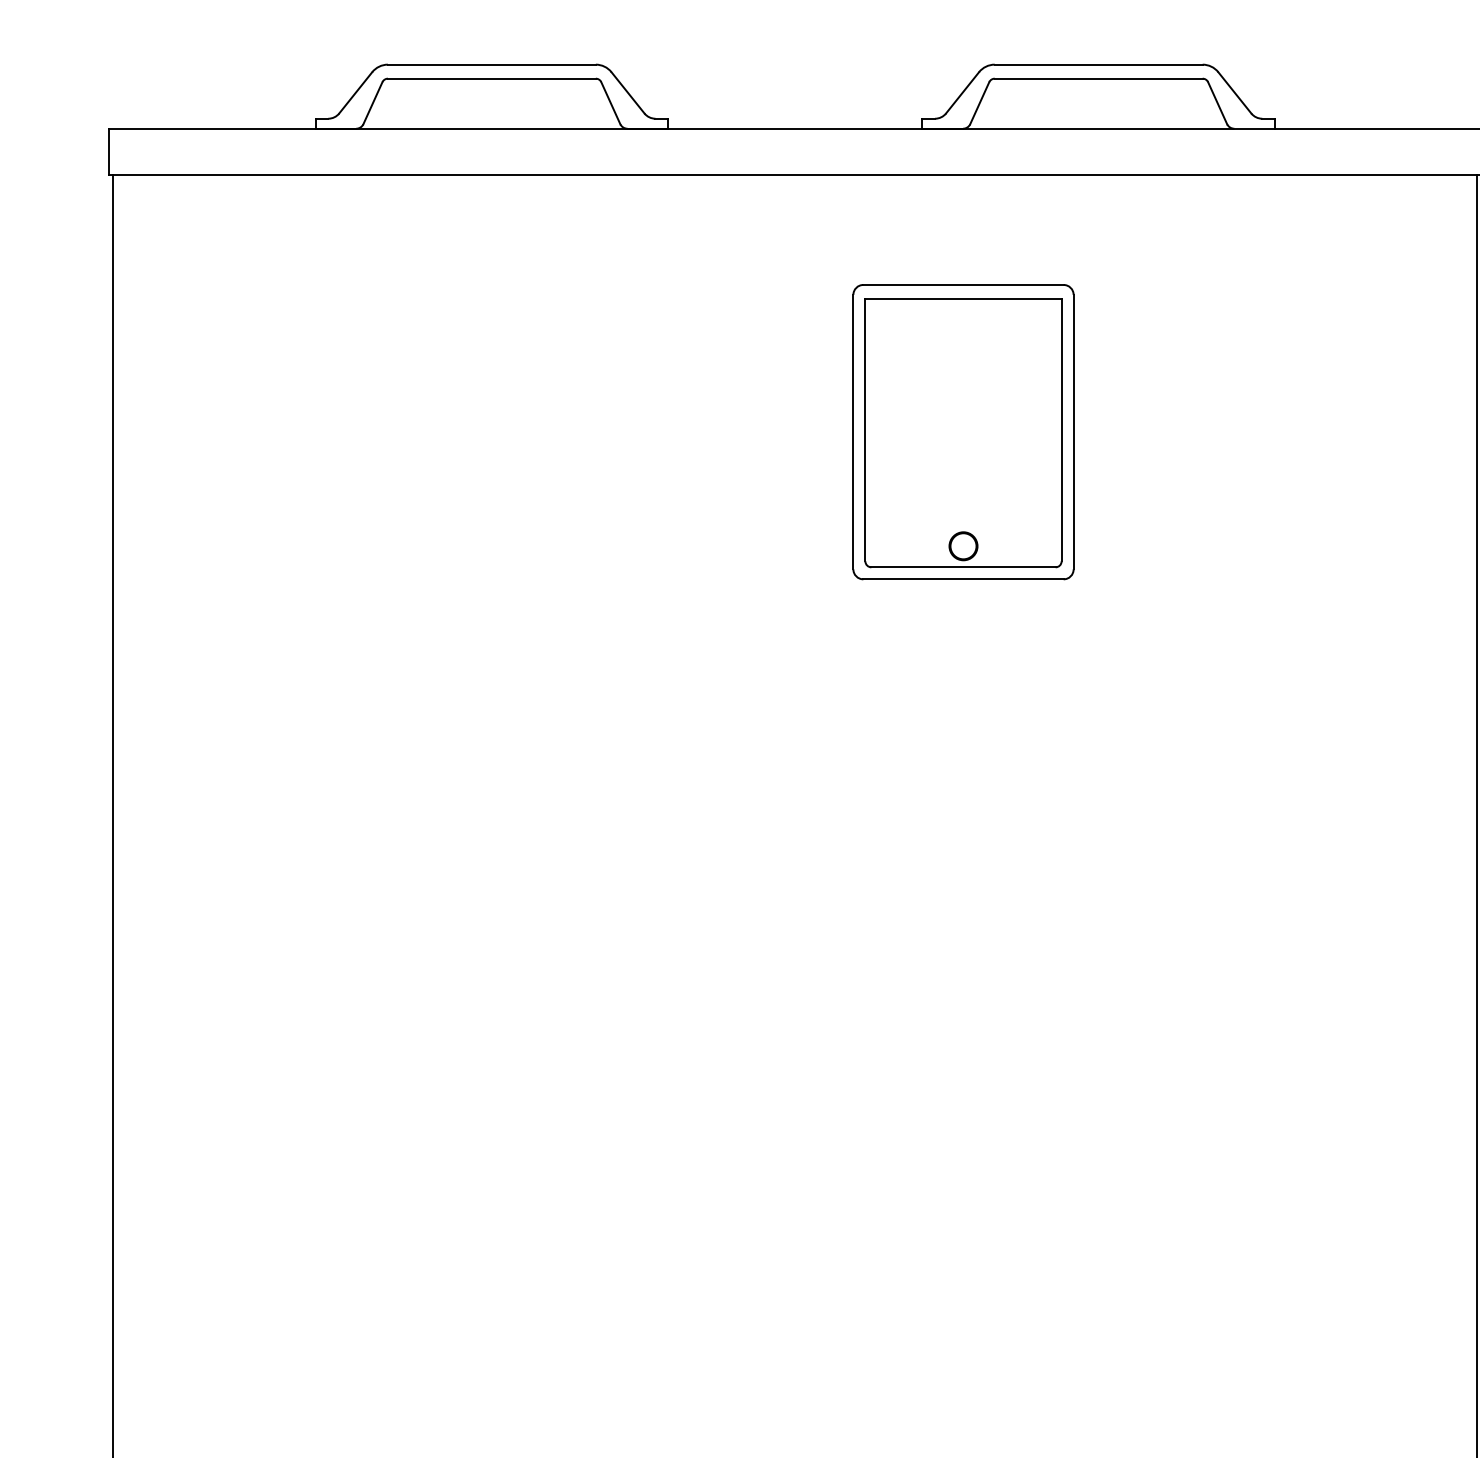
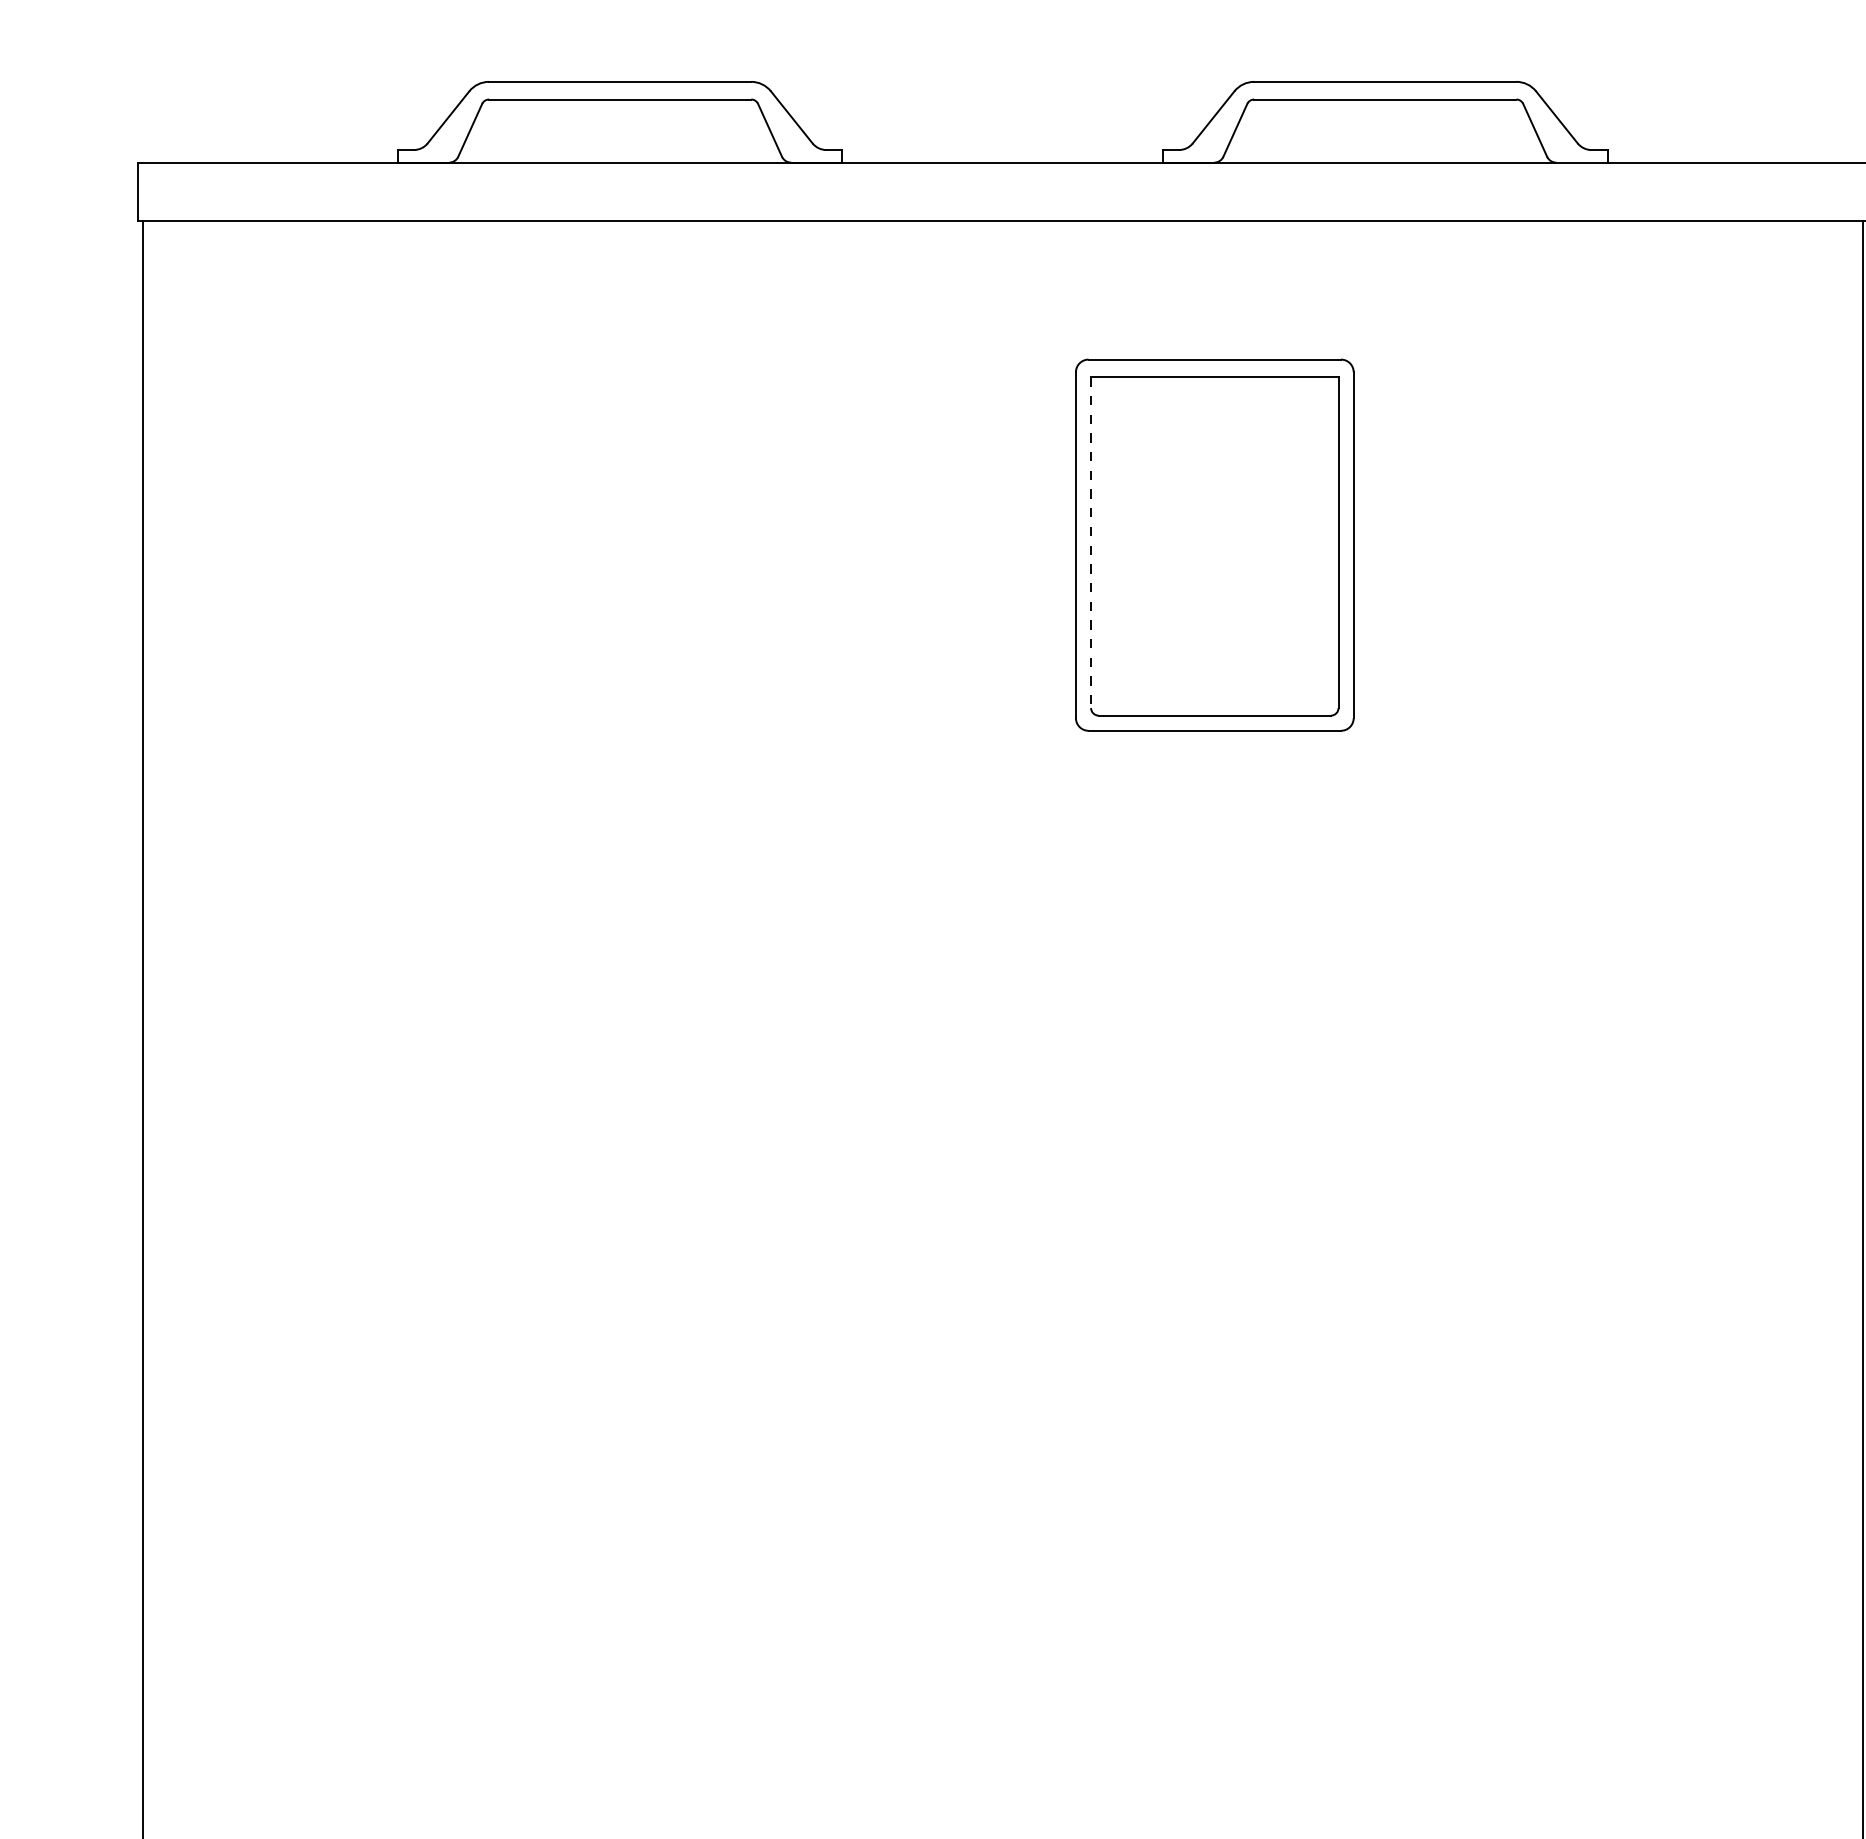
line: (865, 430) -> (1091, 543), solid -> dashed
circle: (963, 545) -> (1214, 688), removed

